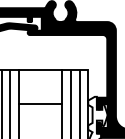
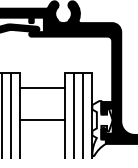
line: (40, 69) -> (42, 87), moved
line: (40, 103) -> (42, 119), moved

